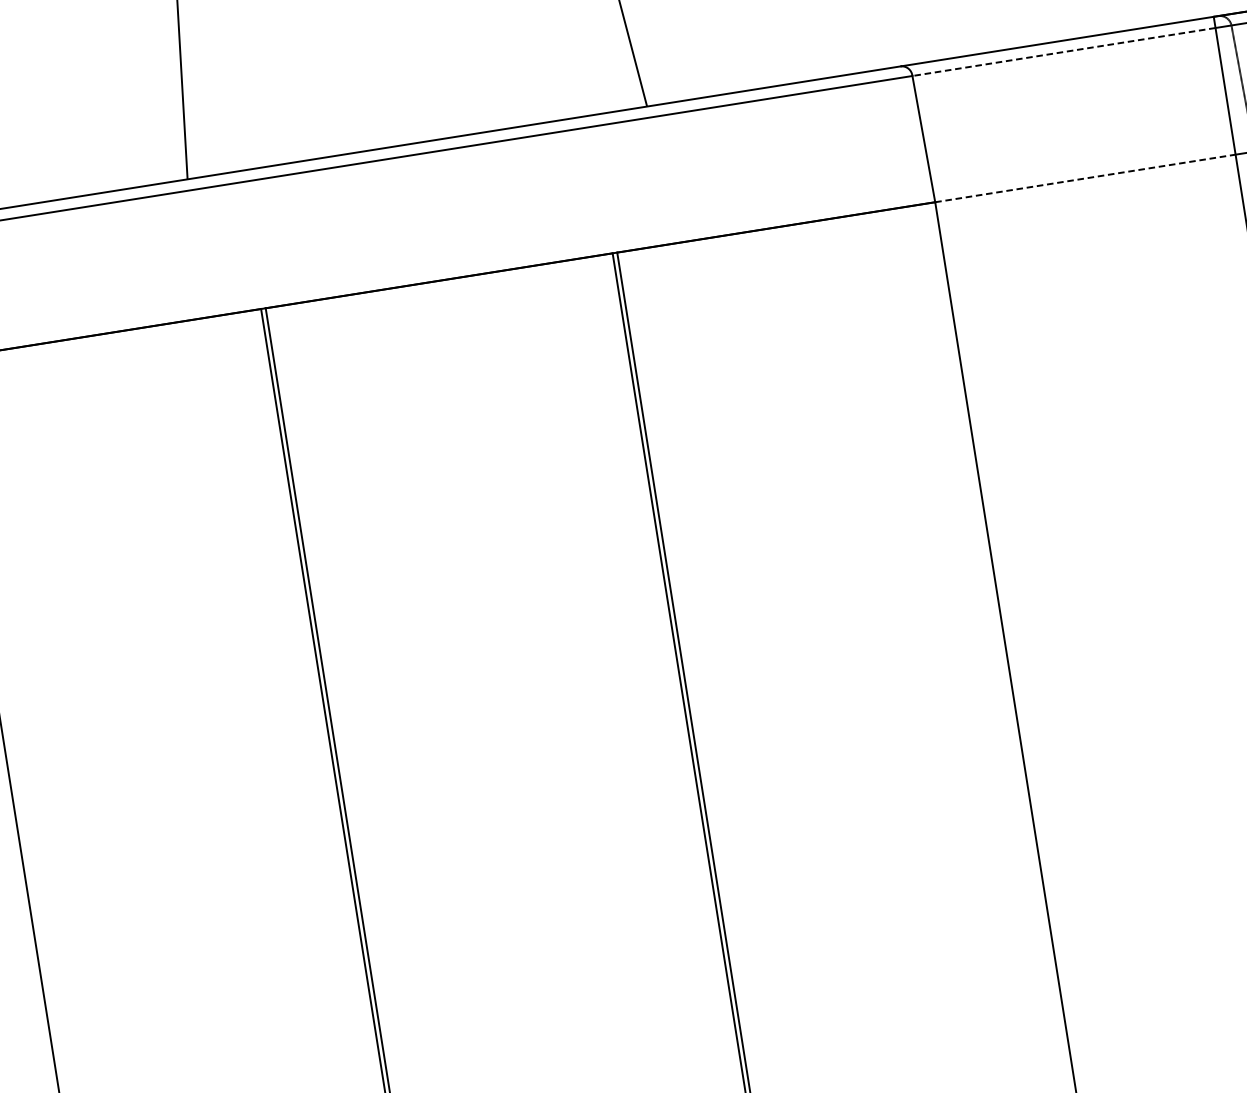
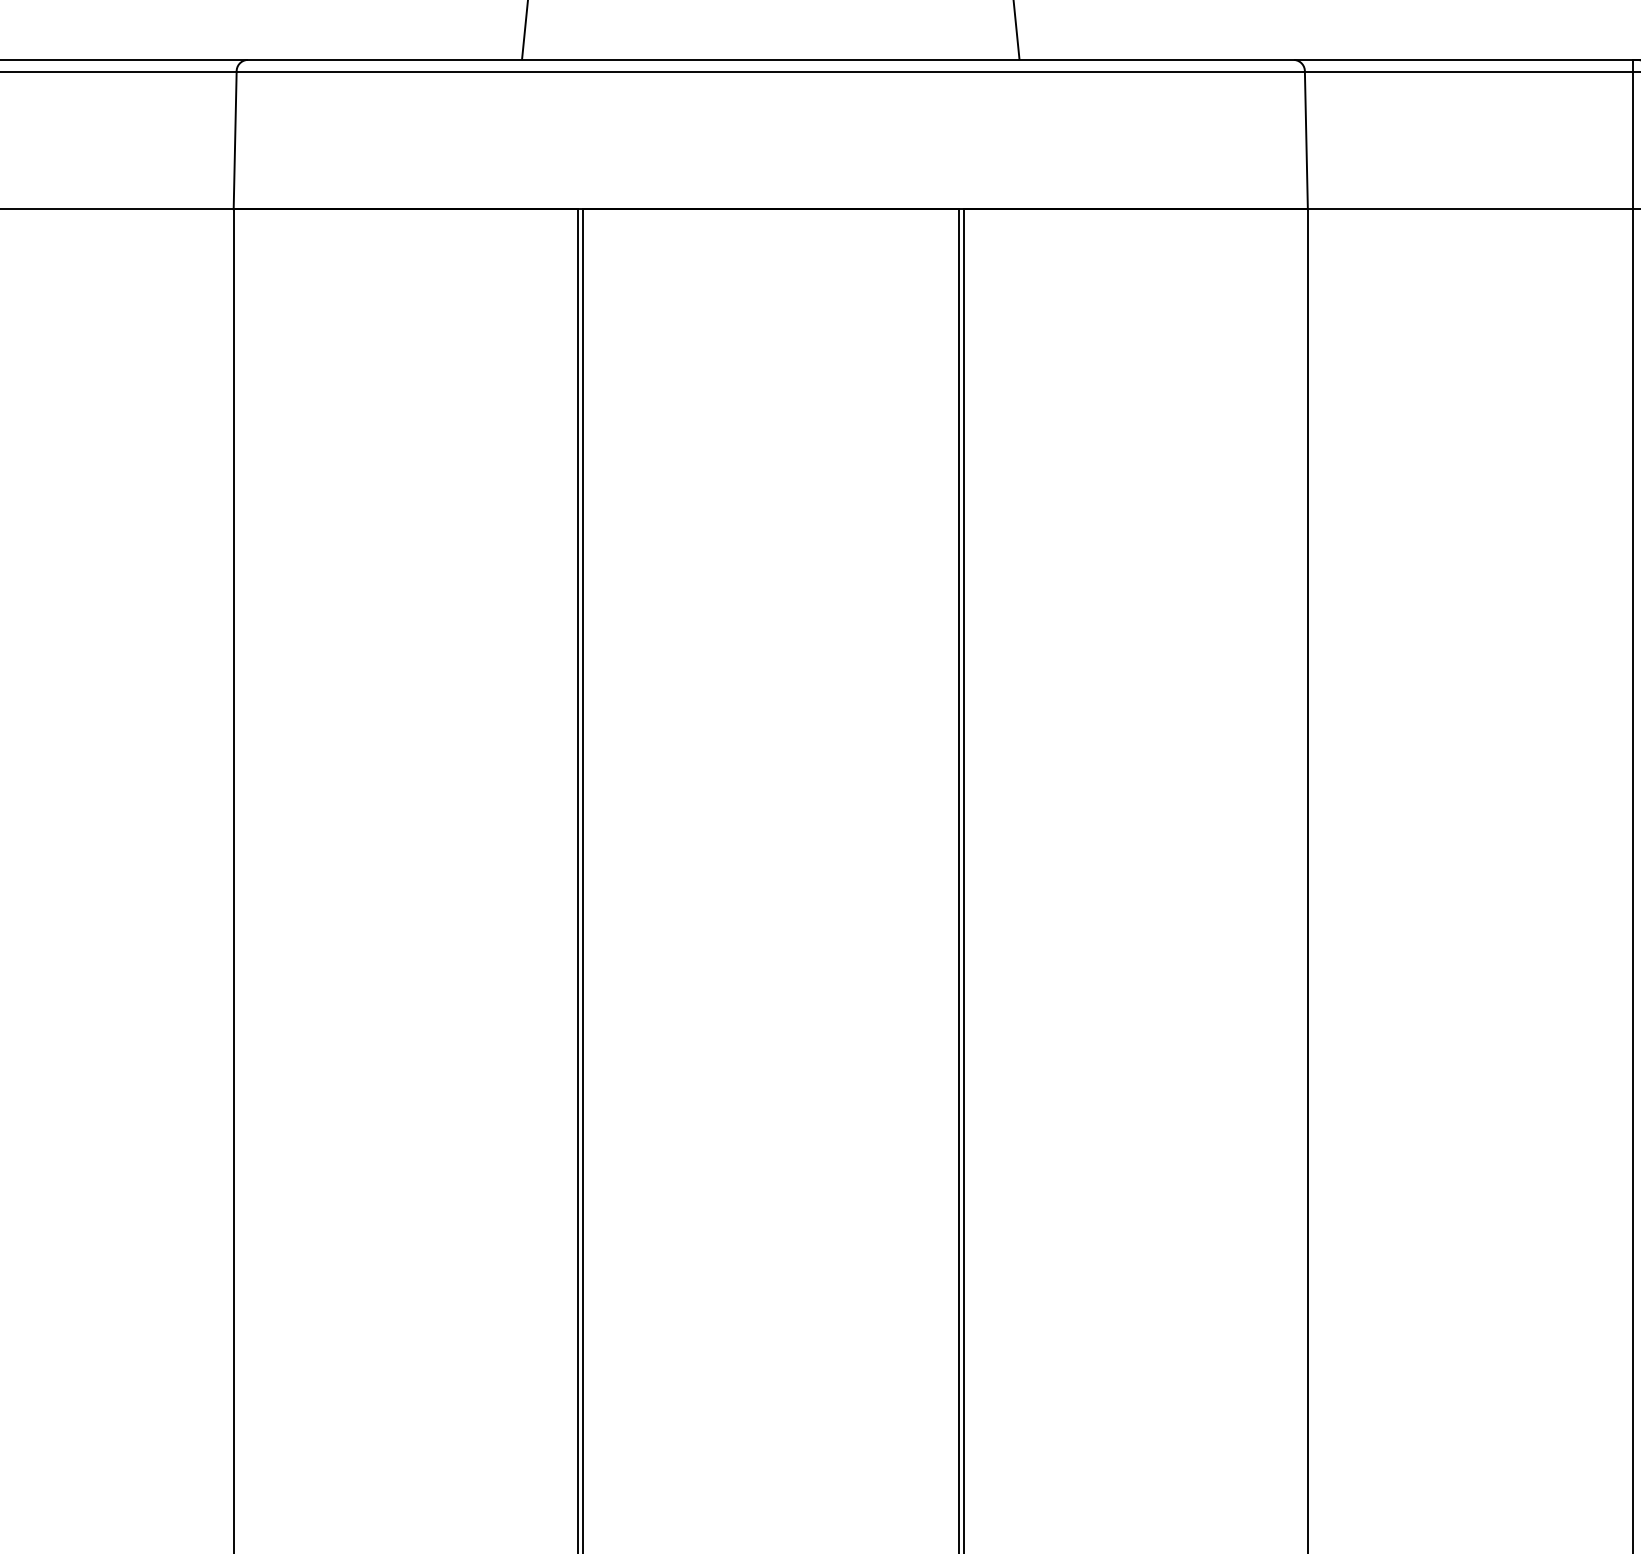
line: (1063, 52) -> (1468, 72), dashed -> solid
line: (1085, 178) -> (1470, 209), dashed -> solid

